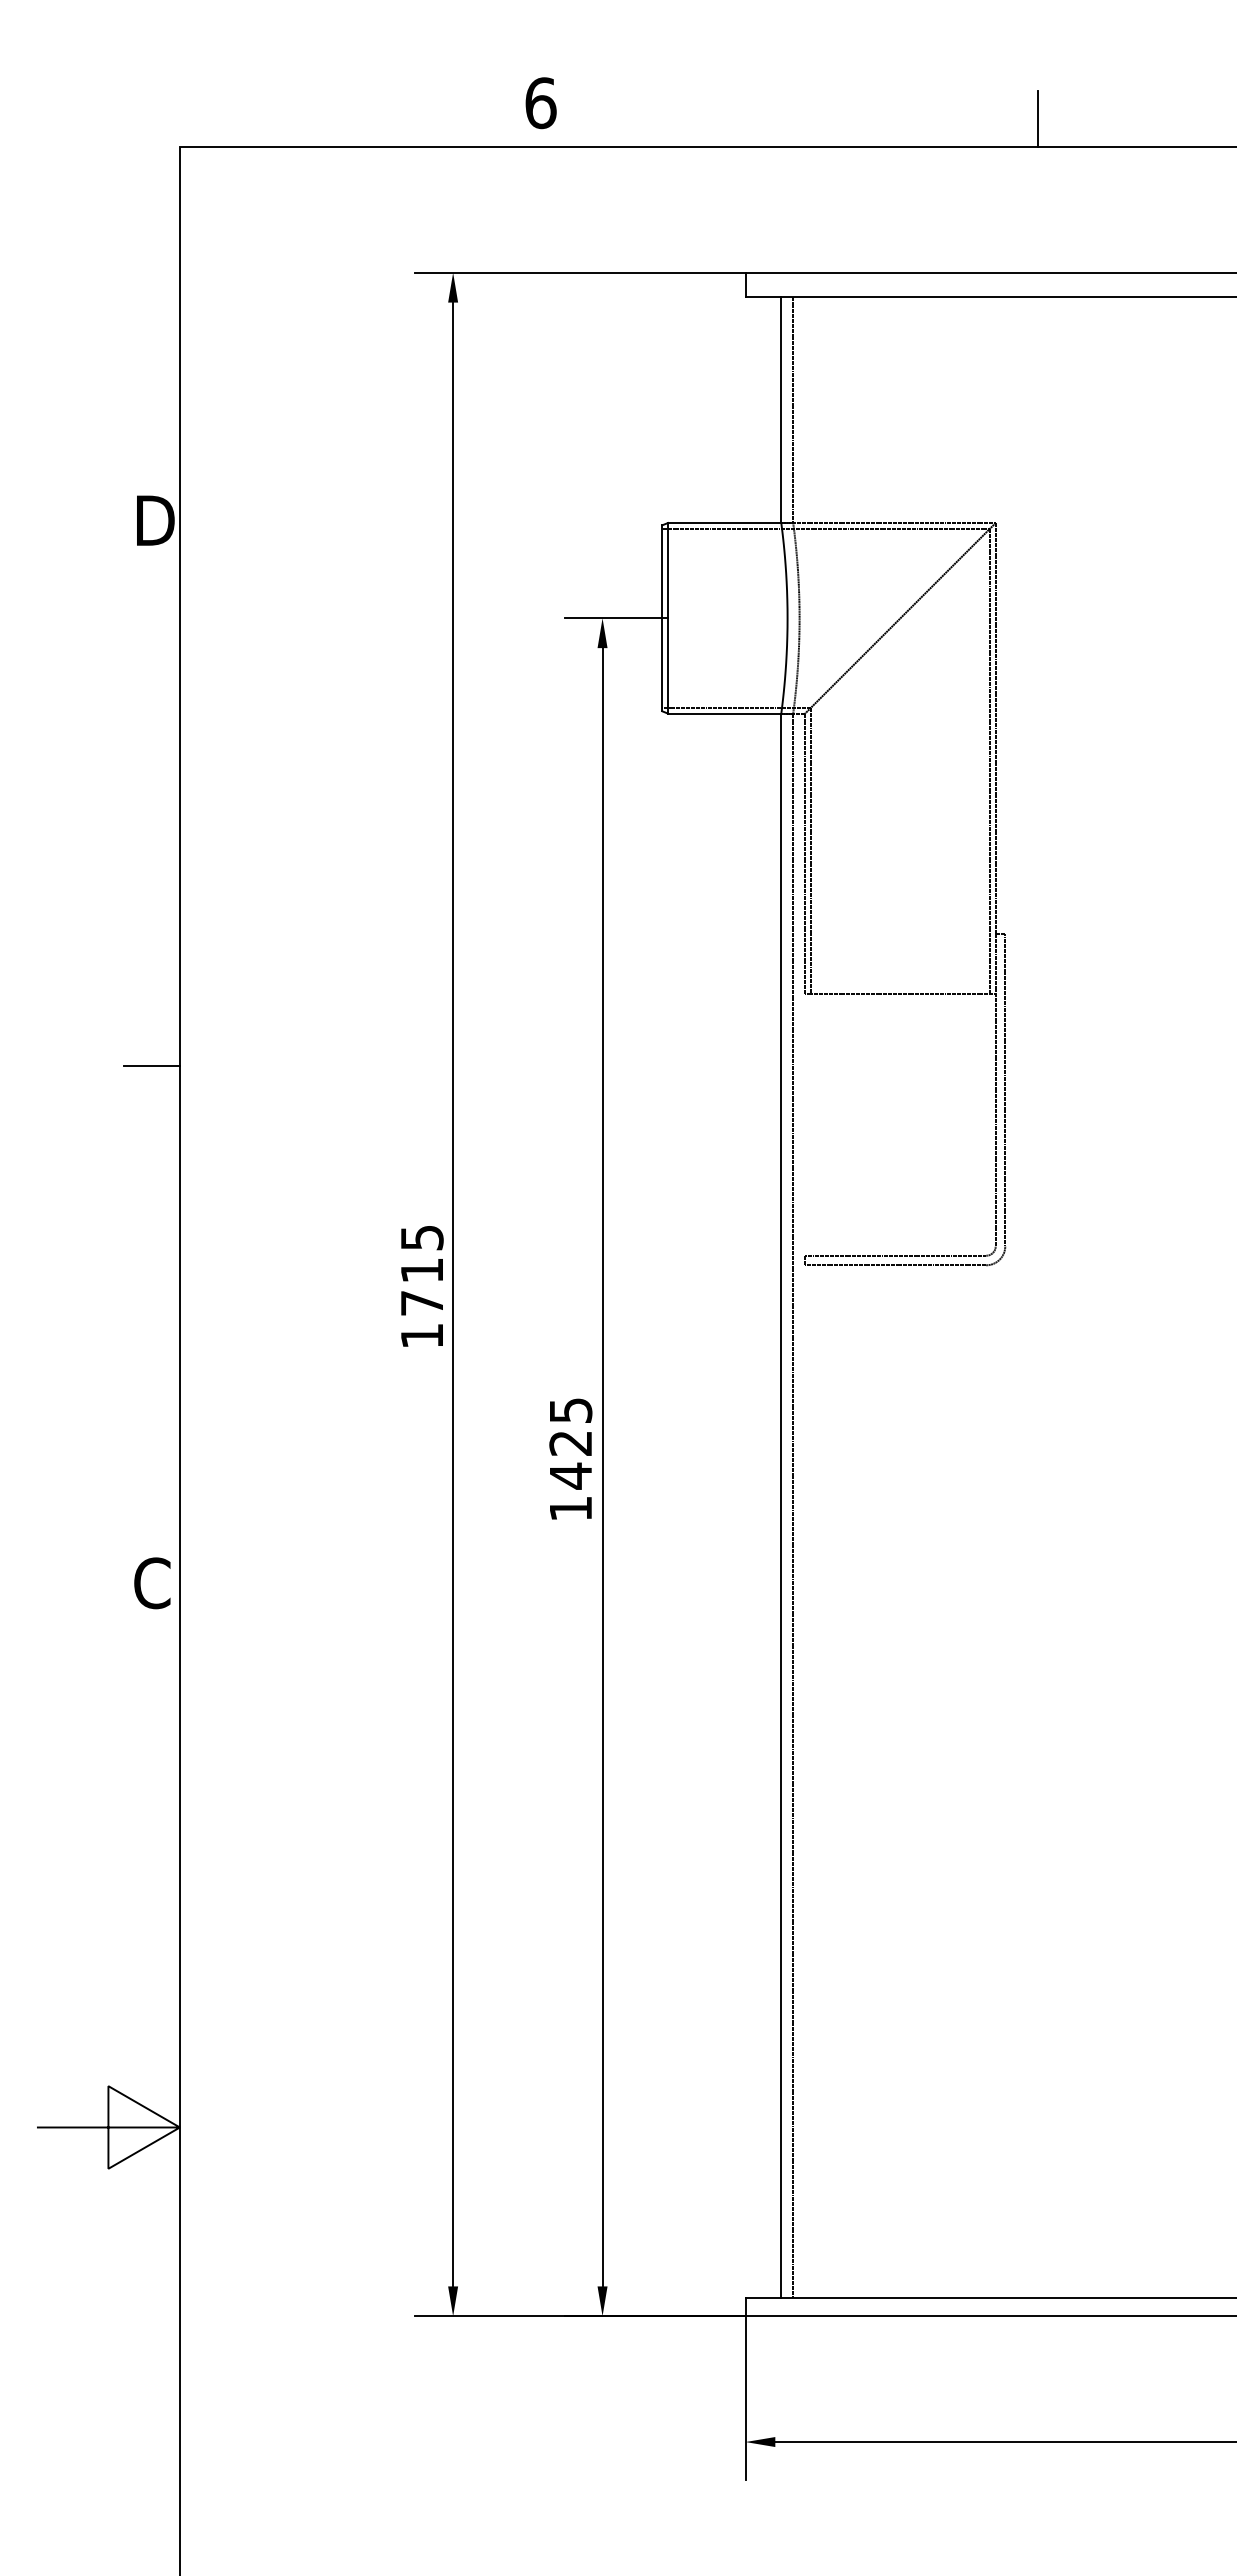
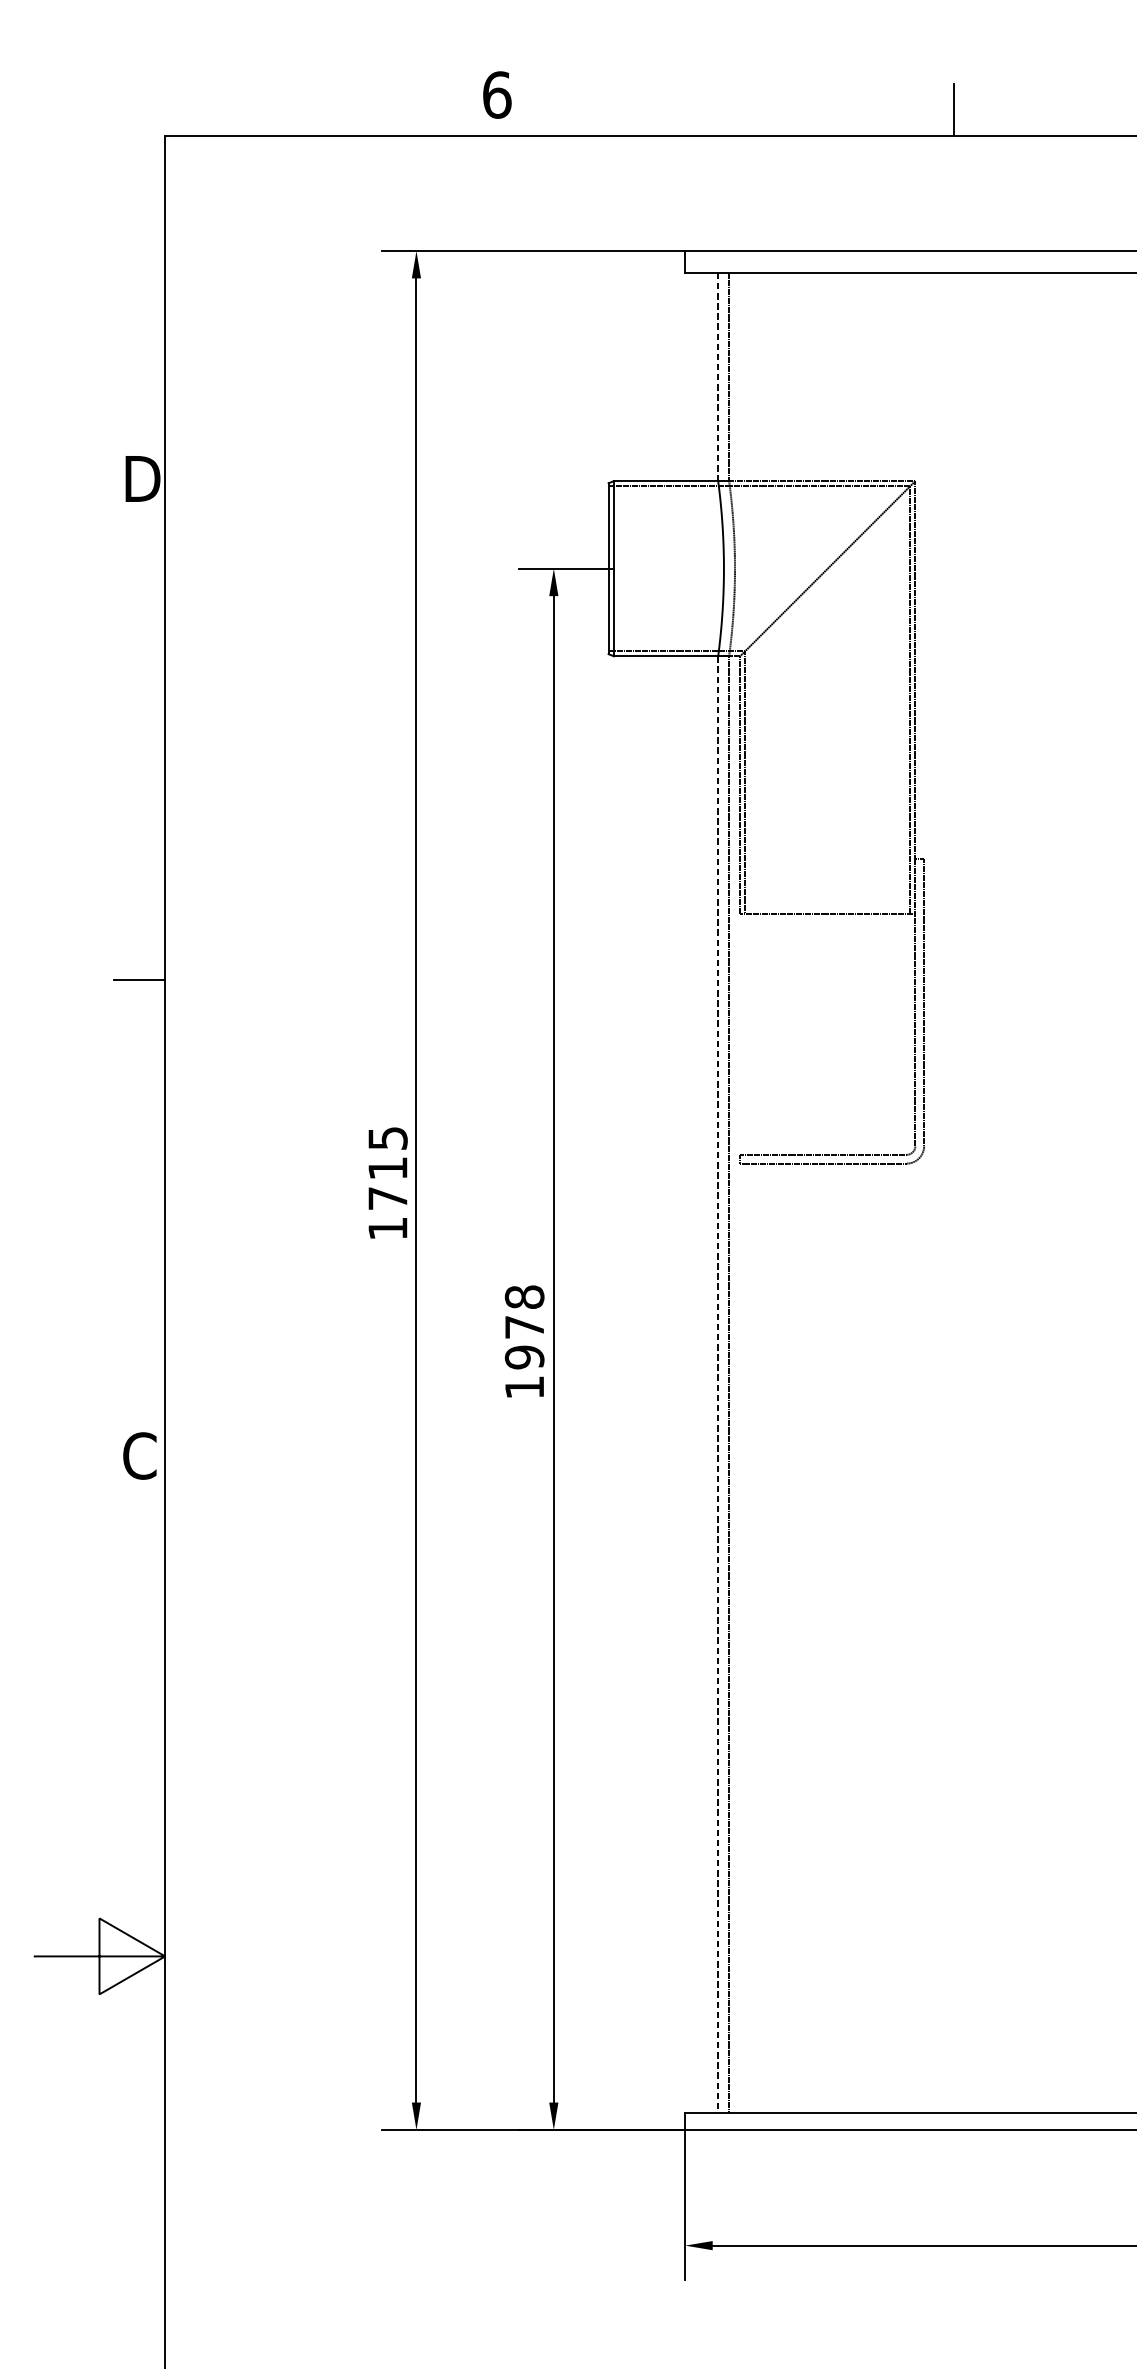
line: (781, 410) -> (718, 377), solid -> dashed
text: (570, 1443) -> (524, 1327), 1425 -> 1978
line: (781, 1506) -> (718, 1385), solid -> dashed

